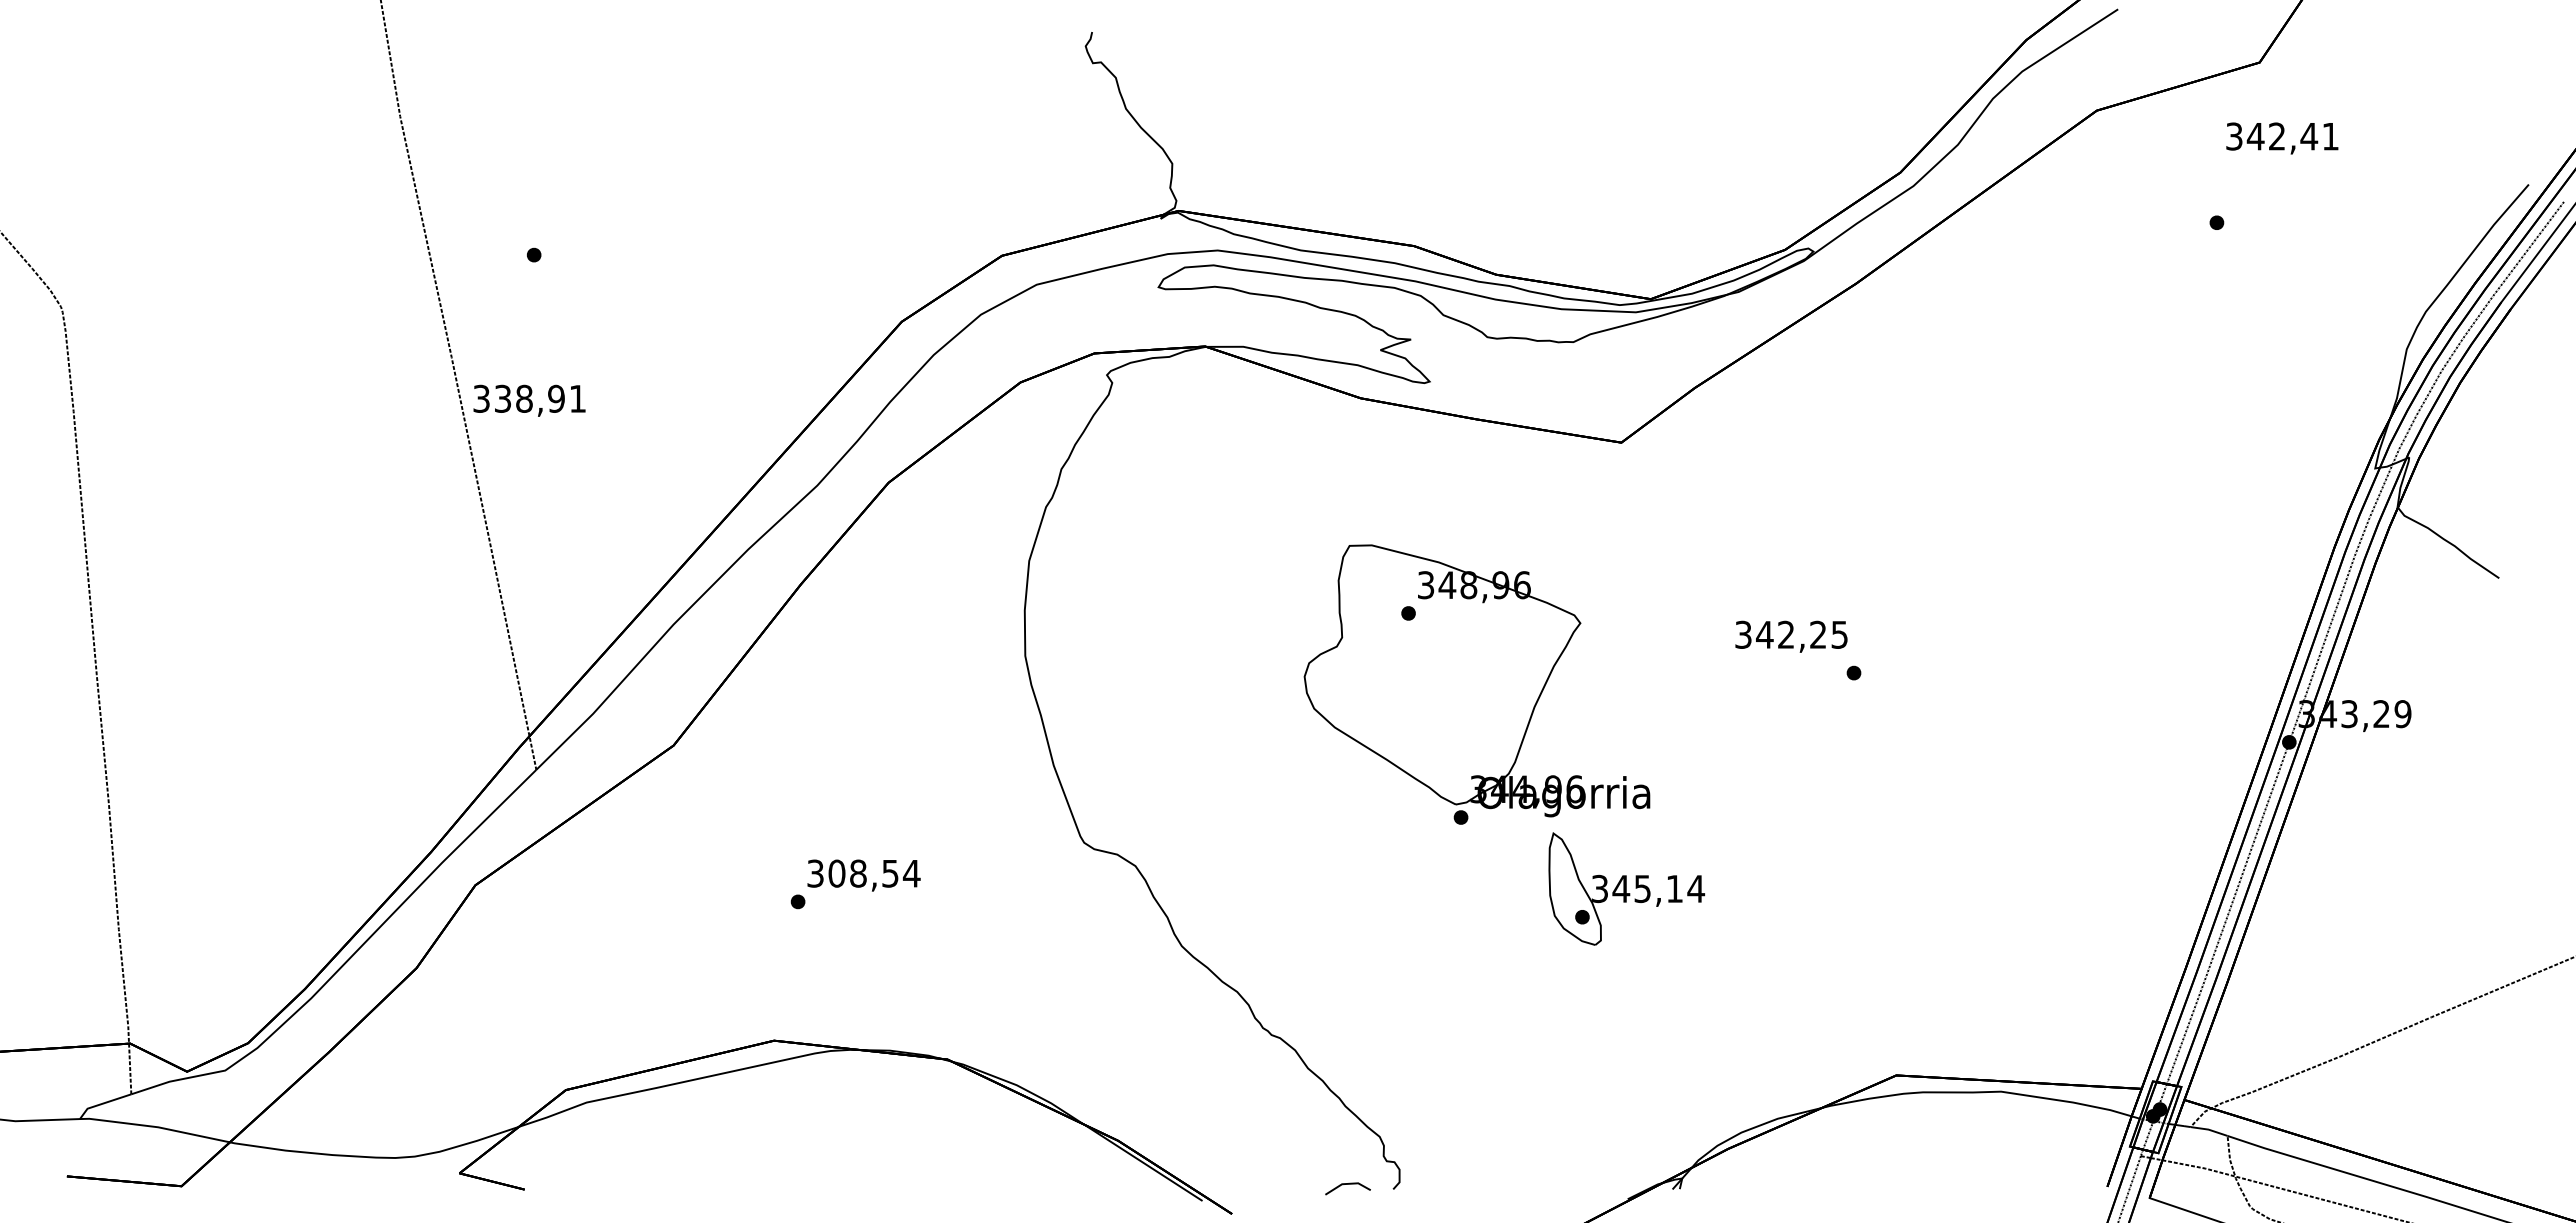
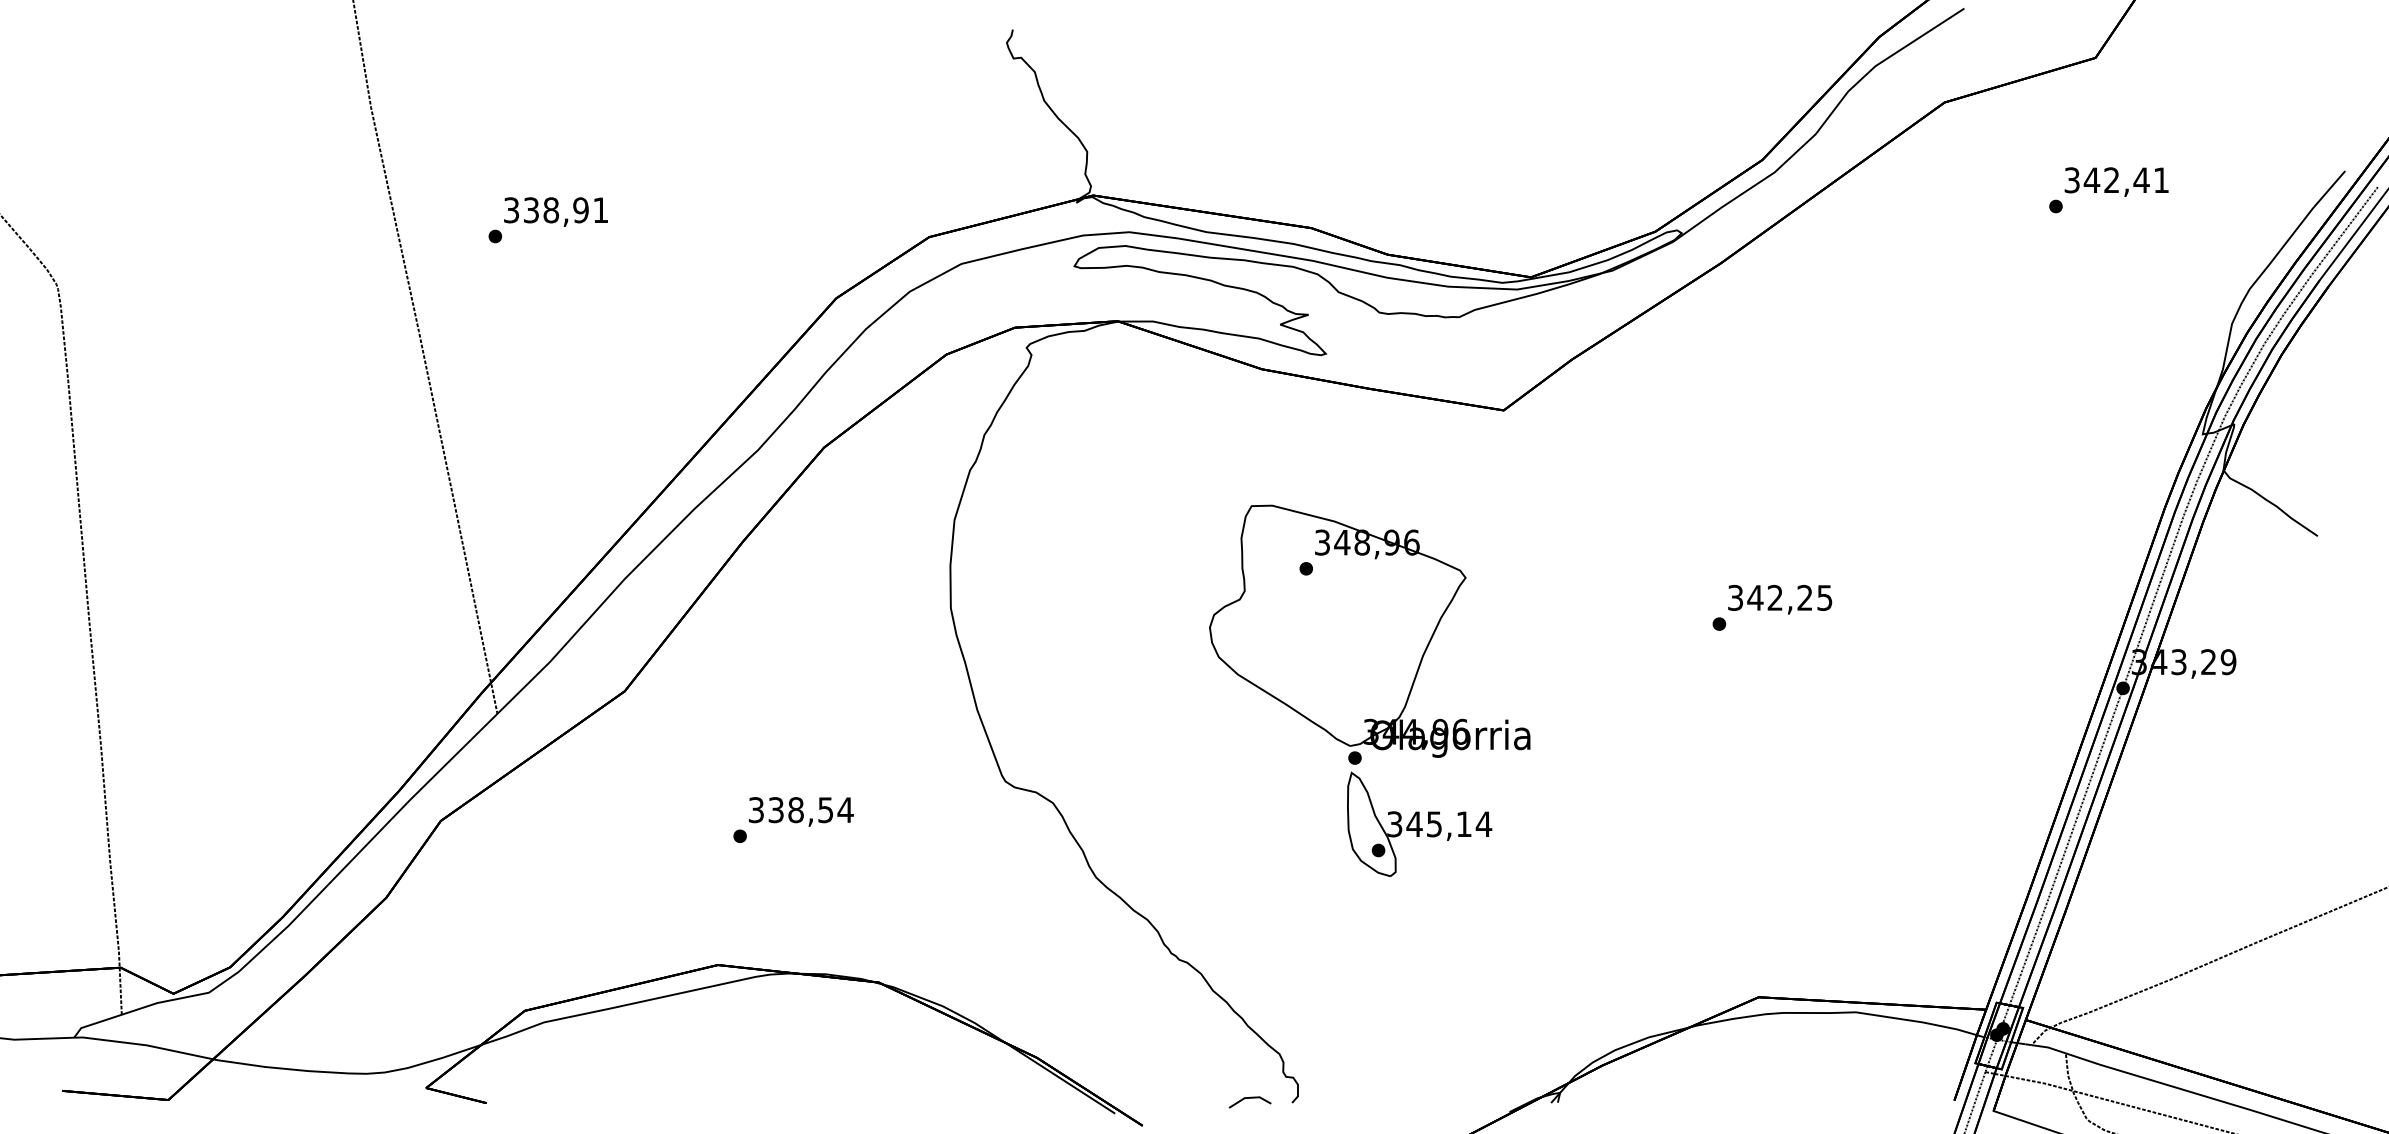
text: (2282, 138) -> (2116, 182), moved
text: (529, 400) -> (555, 211), moved
text: (1791, 636) -> (1780, 599), moved
text: (836, 873) -> (775, 809), 308,54 -> 338,54
part: (1626, 888) -> (1419, 823), moved

